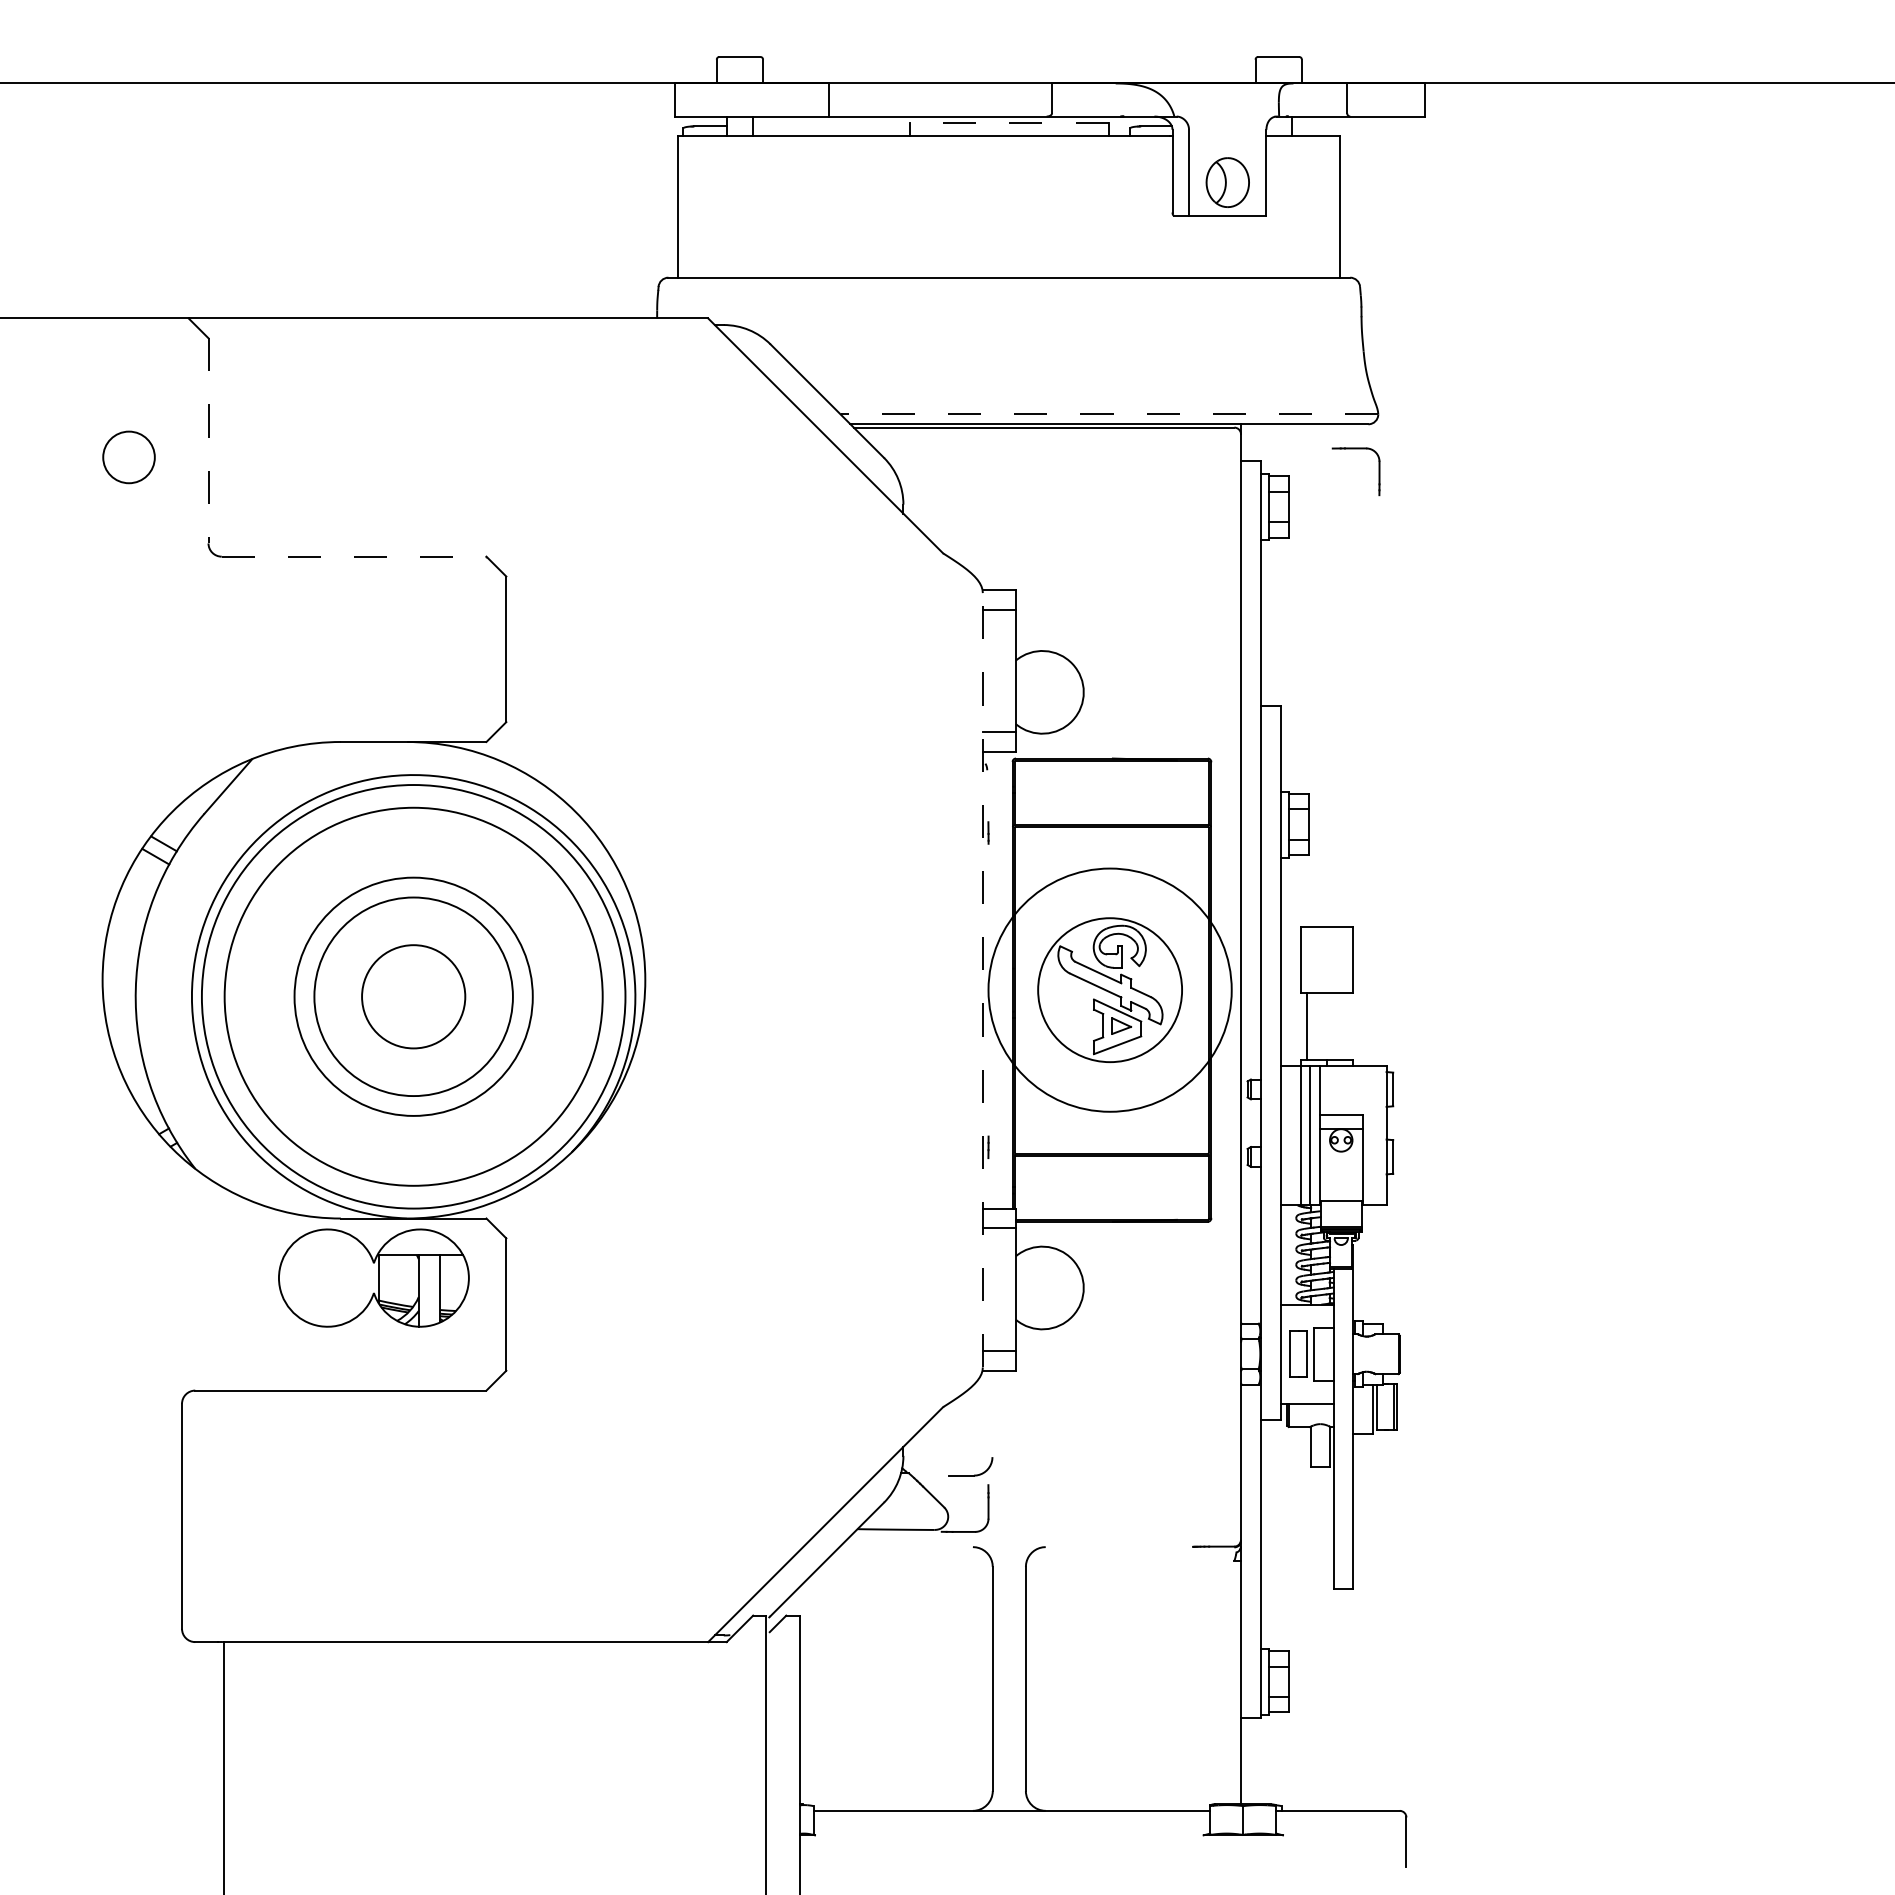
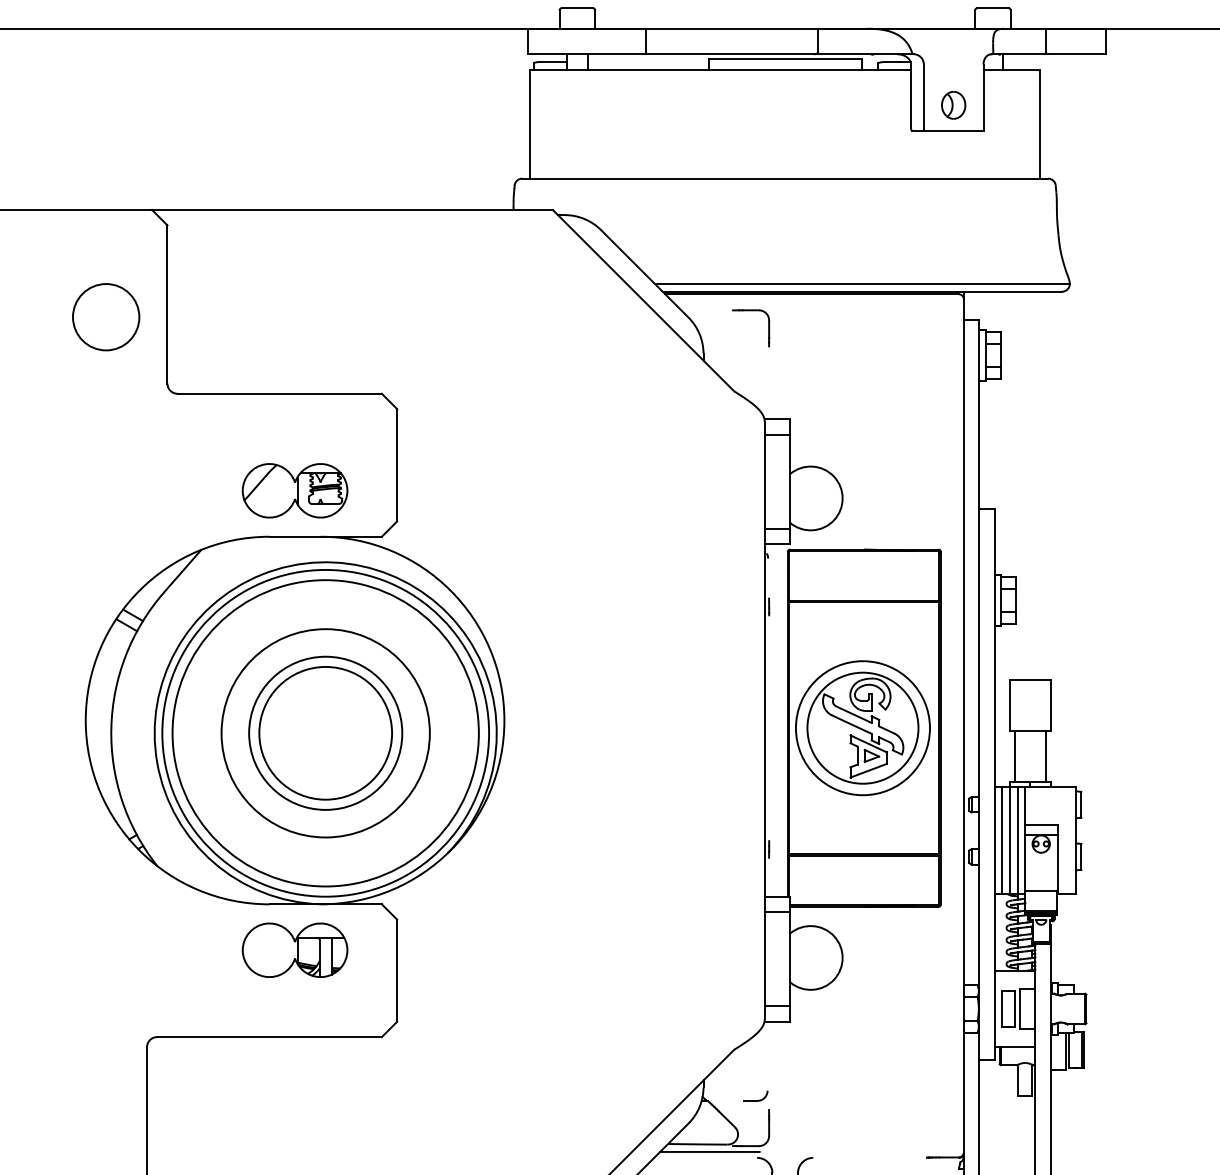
line: (1008, 123) -> (784, 59), dashed -> solid
part: (1227, 182) -> (953, 105), size x0.71
line: (1109, 414) -> (862, 284), dashed -> solid
line: (208, 440) -> (167, 304), dashed -> solid
part: (1355, 449) -> (750, 311), moved
circle: (128, 457) -> (105, 317), size x1.67
line: (354, 556) -> (280, 393), dashed -> solid
part: (373, 681) -> (294, 490), added
line: (982, 979) -> (764, 719), dashed -> solid
circle: (1109, 990) -> (862, 728), size x0.71
circle: (413, 996) -> (325, 733), size x0.71
circle: (413, 996) -> (325, 733), size x1.67
circle: (413, 996) -> (325, 733), size x1.67
line: (1346, 1026) -> (1045, 756), added
line: (1290, 1135) -> (1002, 840), added
part: (373, 1277) -> (294, 949), size x0.71
part: (971, 1467) -> (756, 1096), size x0.71
line: (911, 1539) -> (709, 1151), added

